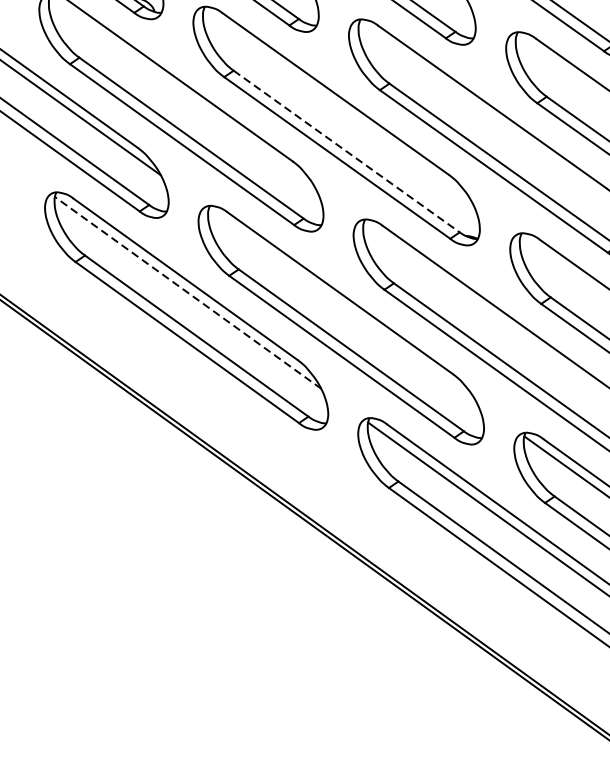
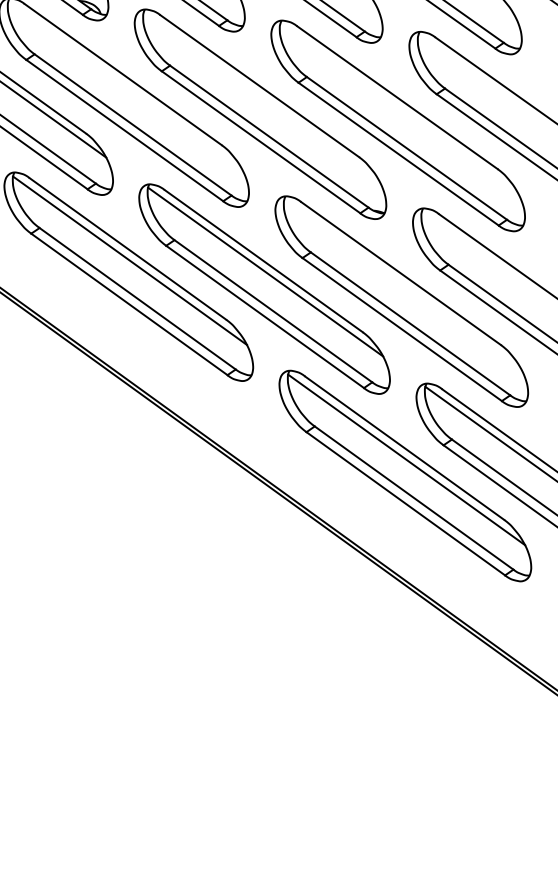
line: (346, 151) -> (269, 136), dashed -> solid
line: (187, 292) -> (129, 260), dashed -> solid
line: (342, 305) -> (265, 271), added

